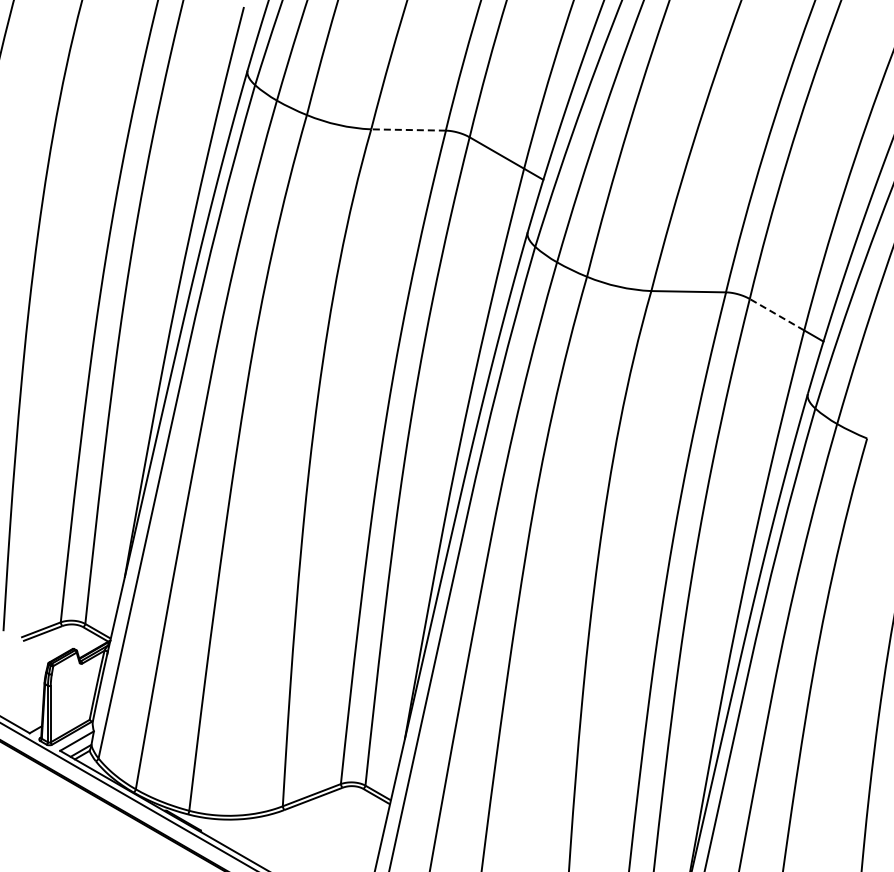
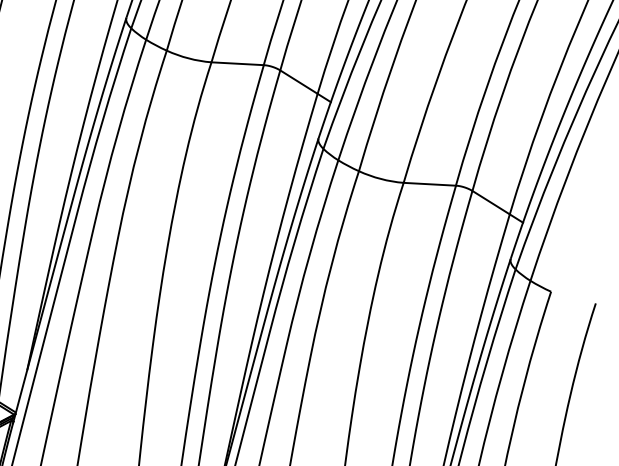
line: (408, 130) -> (237, 64), dashed -> solid
line: (776, 314) -> (490, 202), dashed -> solid

